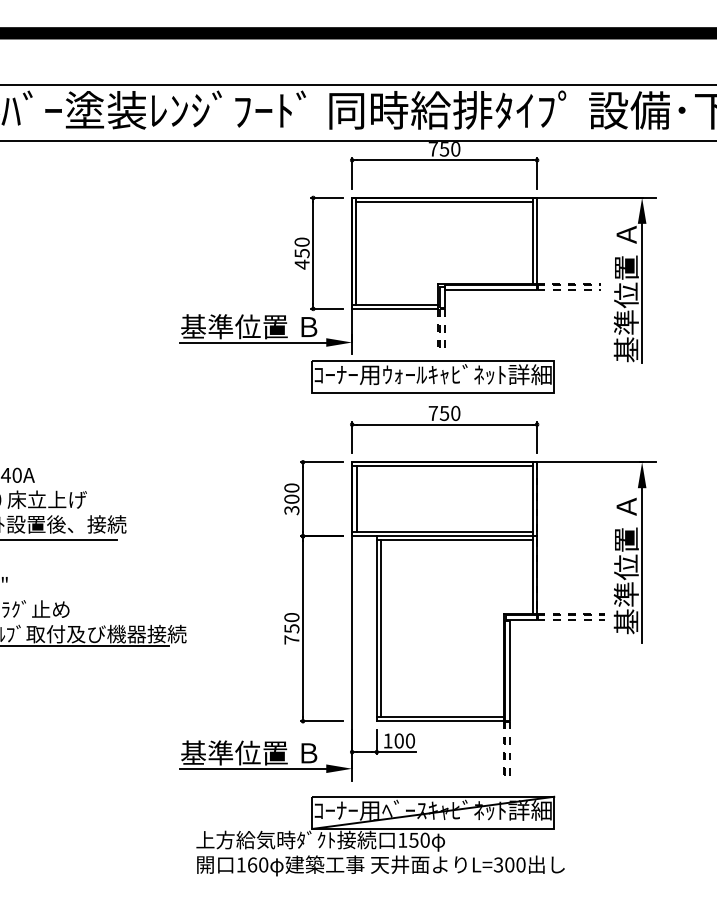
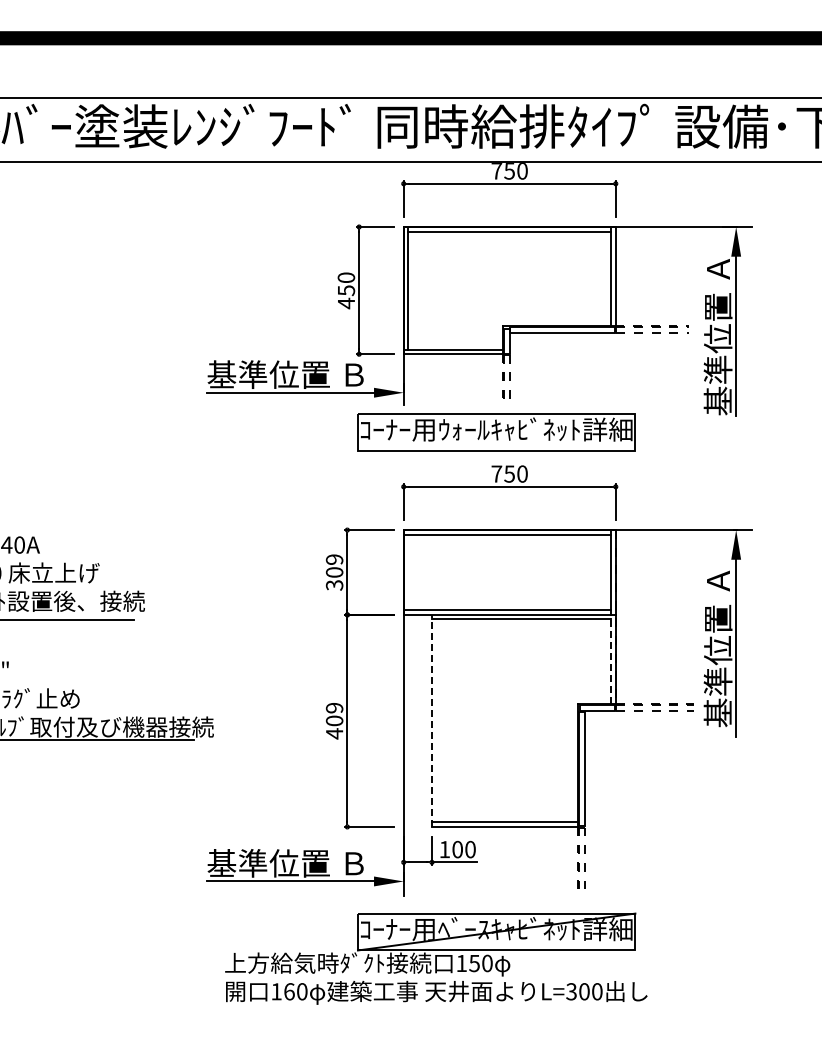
text: (291, 487) -> (334, 559), 300 -> 309
line: (356, 499) -> (408, 572), removed
line: (533, 575) -> (611, 659), solid -> dashed
text: (291, 628) -> (334, 720), 750 -> 409
line: (376, 628) -> (431, 720), solid -> dashed
line: (380, 628) -> (436, 720), removed

